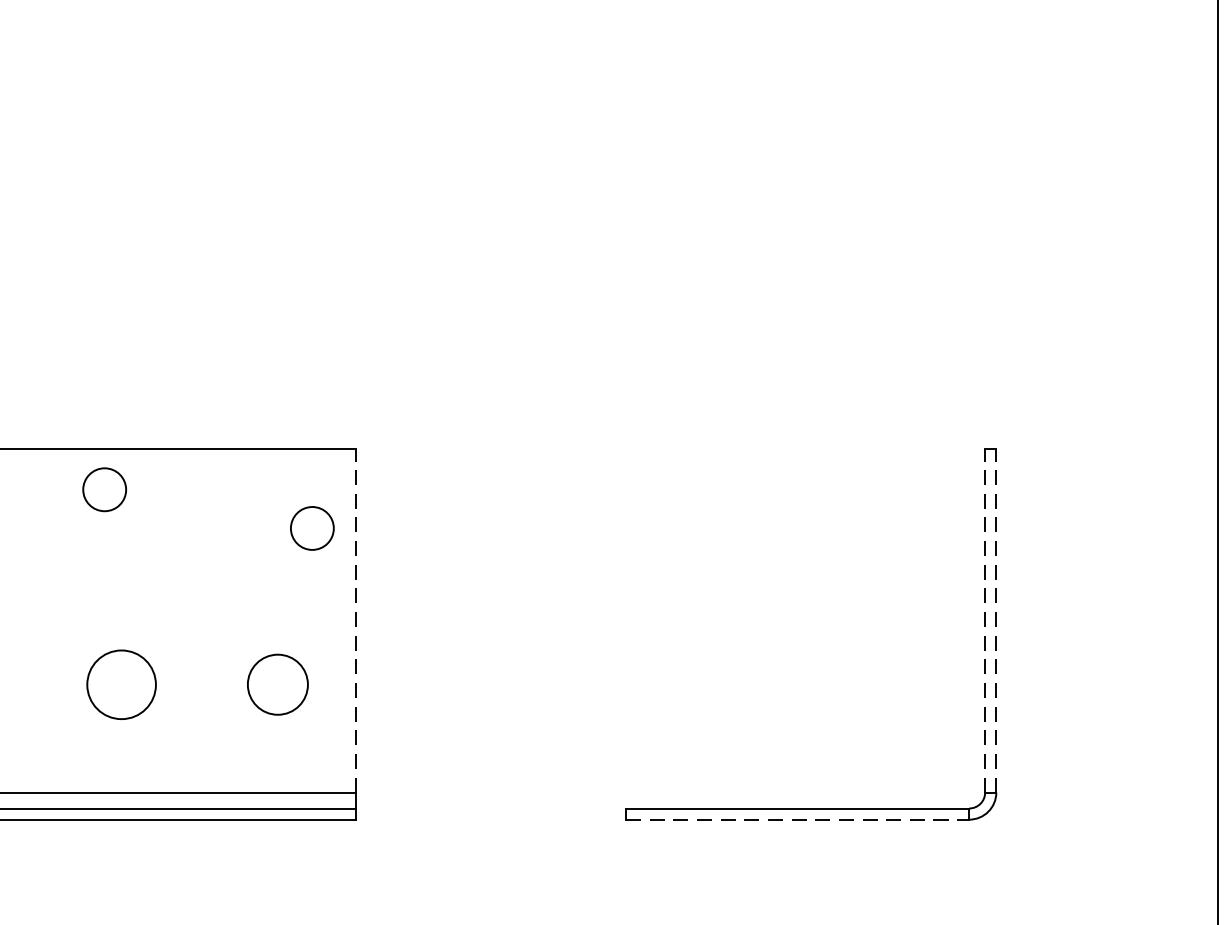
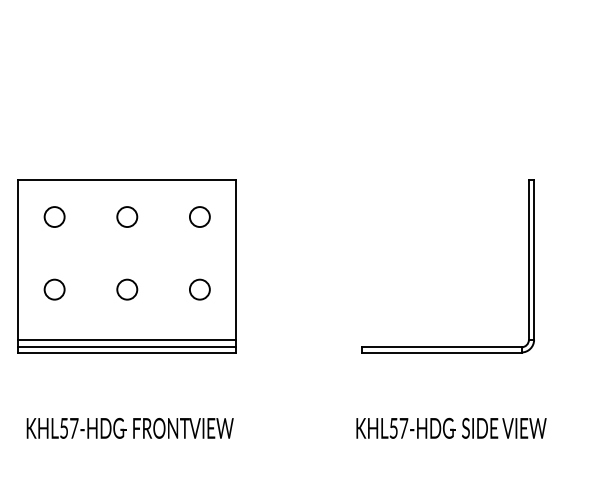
circle: (105, 488) -> (127, 216), moved
circle: (311, 527) -> (199, 216), moved
line: (356, 621) -> (236, 260), dashed -> solid
line: (984, 621) -> (528, 260), dashed -> solid
line: (997, 621) -> (534, 260), dashed -> solid
circle: (122, 684) -> (127, 289), size x0.62
circle: (277, 684) -> (199, 289), size x0.71
line: (797, 819) -> (441, 352), dashed -> solid

